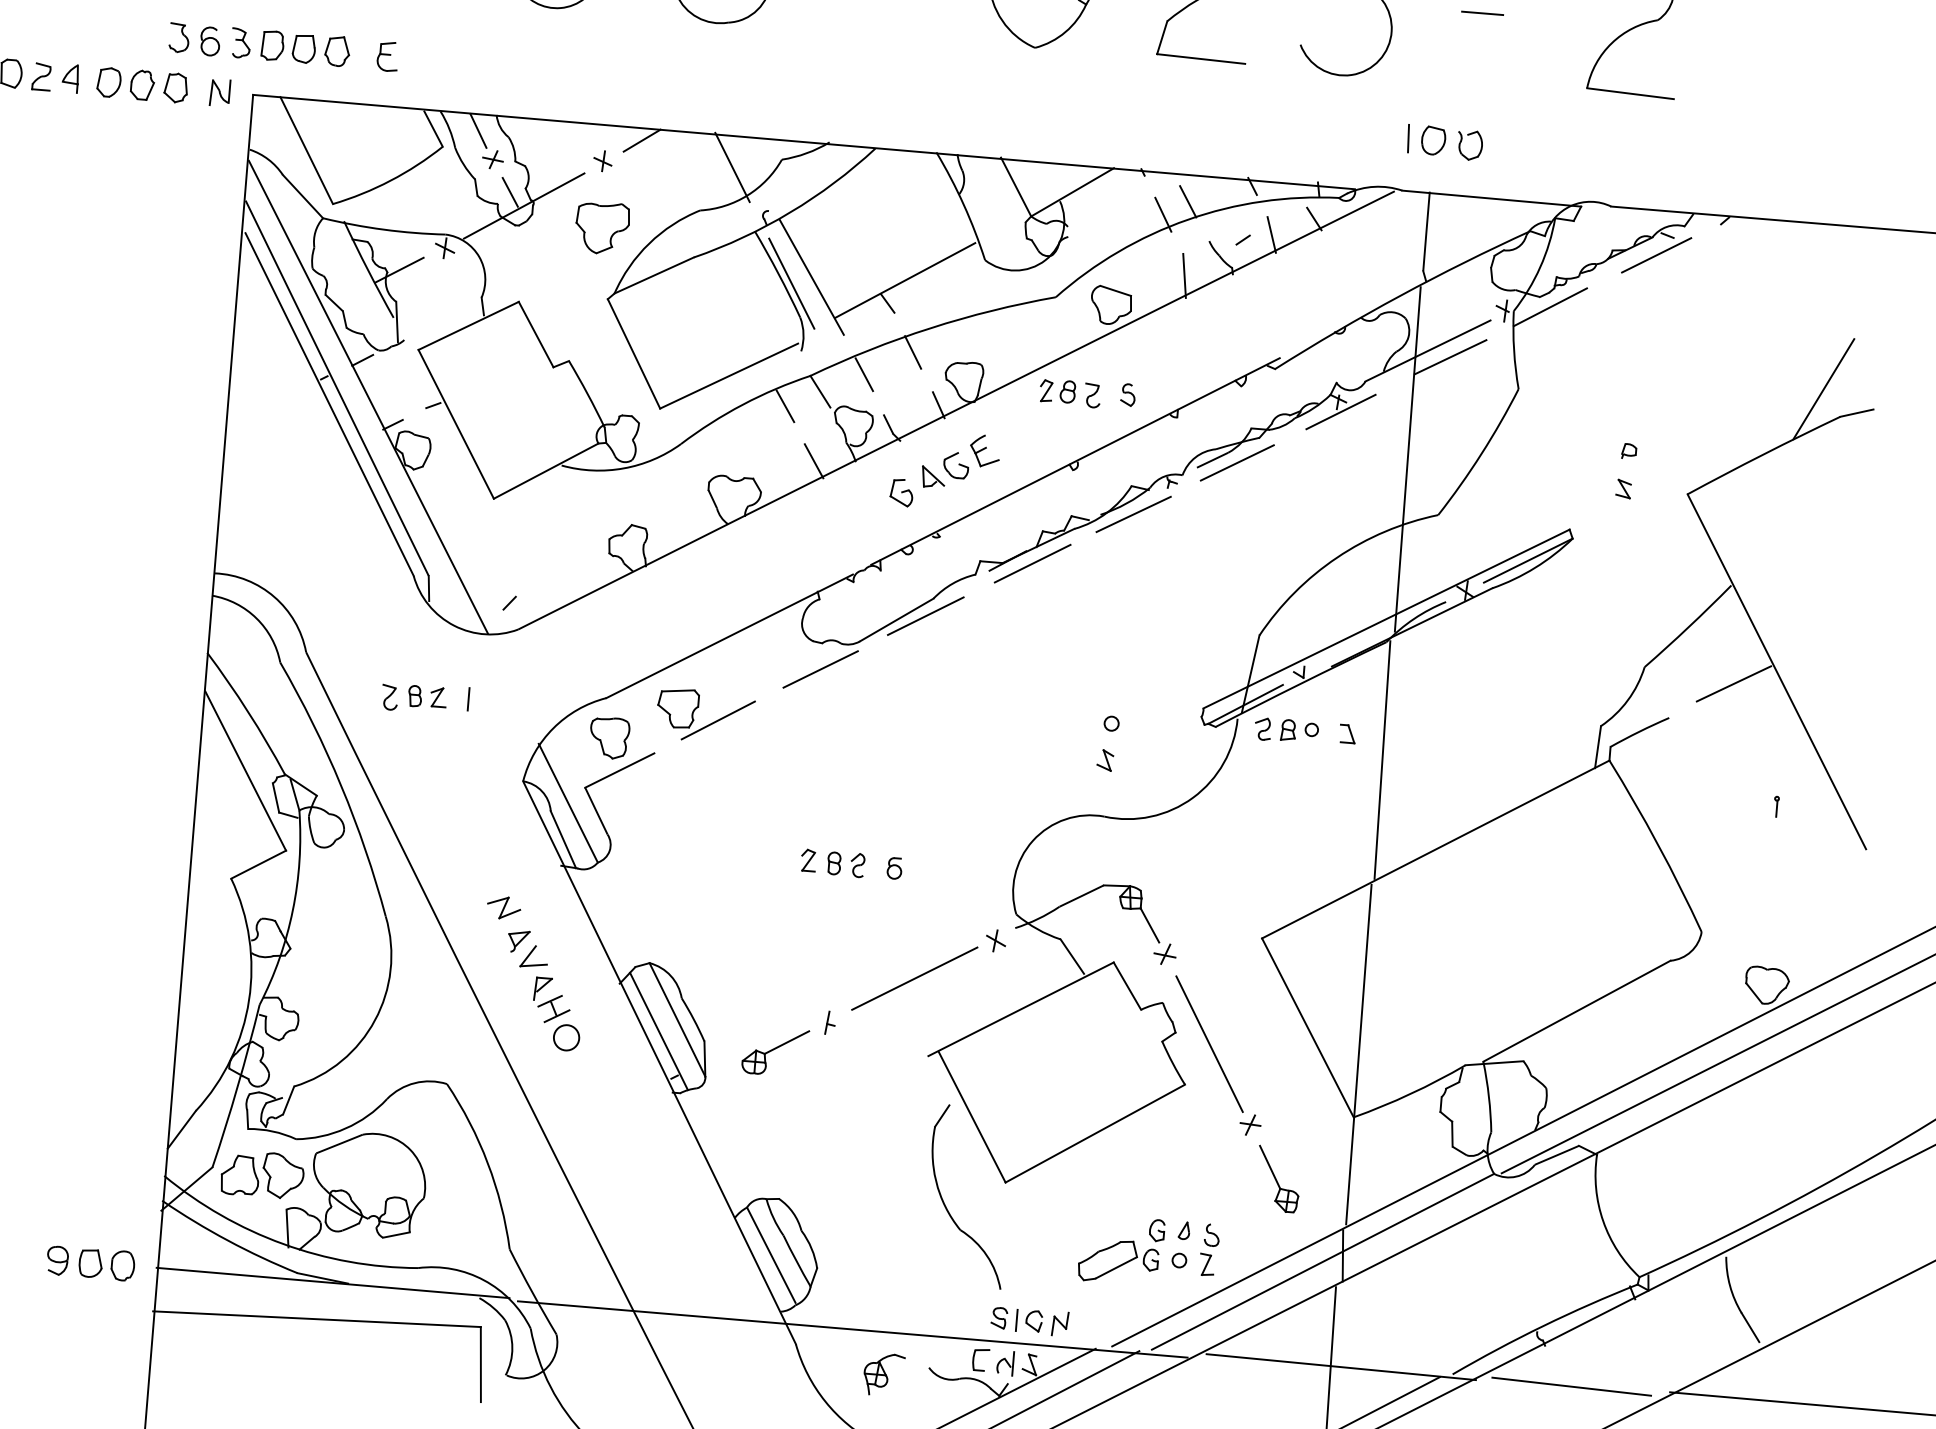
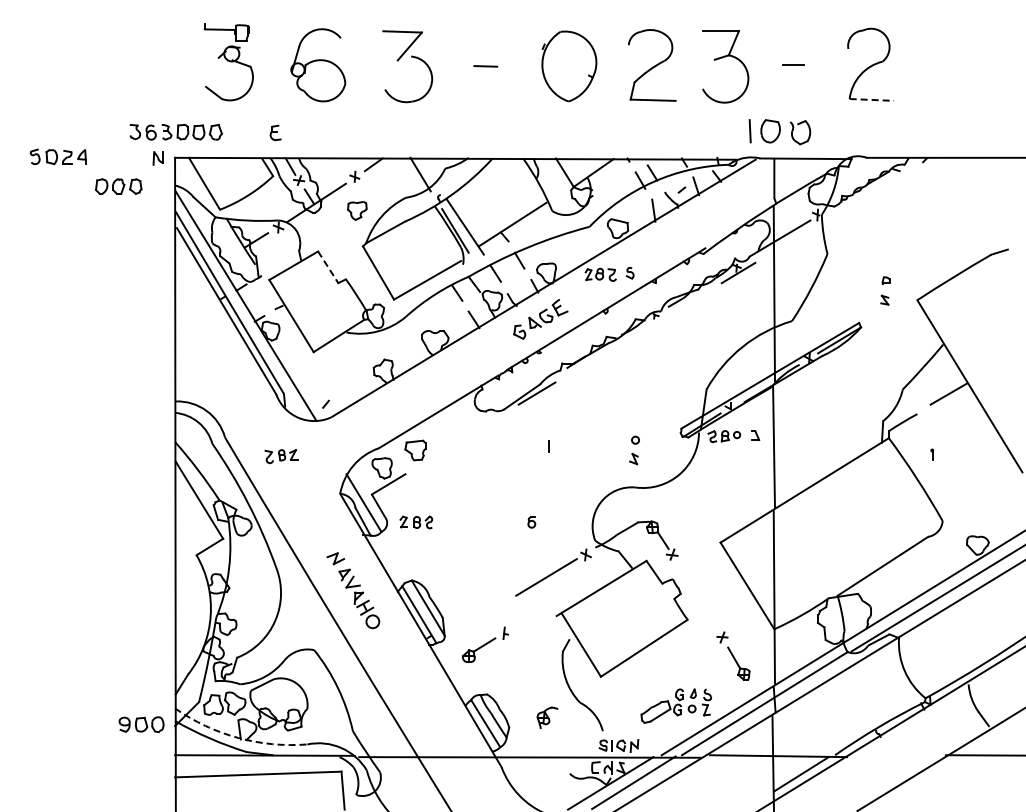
part: (387, 55) -> (275, 132), moved
part: (142, 85) -> (118, 186), moved
line: (1631, 92) -> (872, 99), solid -> dashed
part: (1443, 142) -> (779, 132), size x1.6
part: (602, 227) -> (357, 210), size x0.7
line: (1656, 255) -> (891, 180), removed
line: (1549, 307) -> (839, 211), removed
line: (536, 334) -> (328, 267), solid -> dashed
line: (1450, 356) -> (791, 240), removed
line: (1823, 387) -> (981, 240), removed
line: (1237, 461) -> (688, 302), removed
line: (1132, 514) -> (637, 333), removed
line: (1031, 563) -> (588, 362), removed
line: (821, 668) -> (486, 424), removed
line: (467, 698) -> (548, 446), moved
line: (718, 719) -> (436, 454), removed
part: (1776, 806) -> (932, 454), moved
part: (833, 863) -> (416, 522), moved
part: (788, 1041) -> (485, 644), moved
line: (1209, 1044) -> (698, 598), removed
arc: (284, 1243) -> (238, 737), solid -> dashed
part: (90, 1262) -> (141, 724), moved
part: (884, 1373) -> (547, 717), moved
line: (1571, 1386) -> (895, 756), removed

